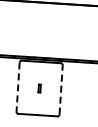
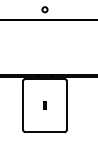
line: (18, 87) -> (23, 105), dashed -> solid
line: (61, 89) -> (66, 105), dashed -> solid

